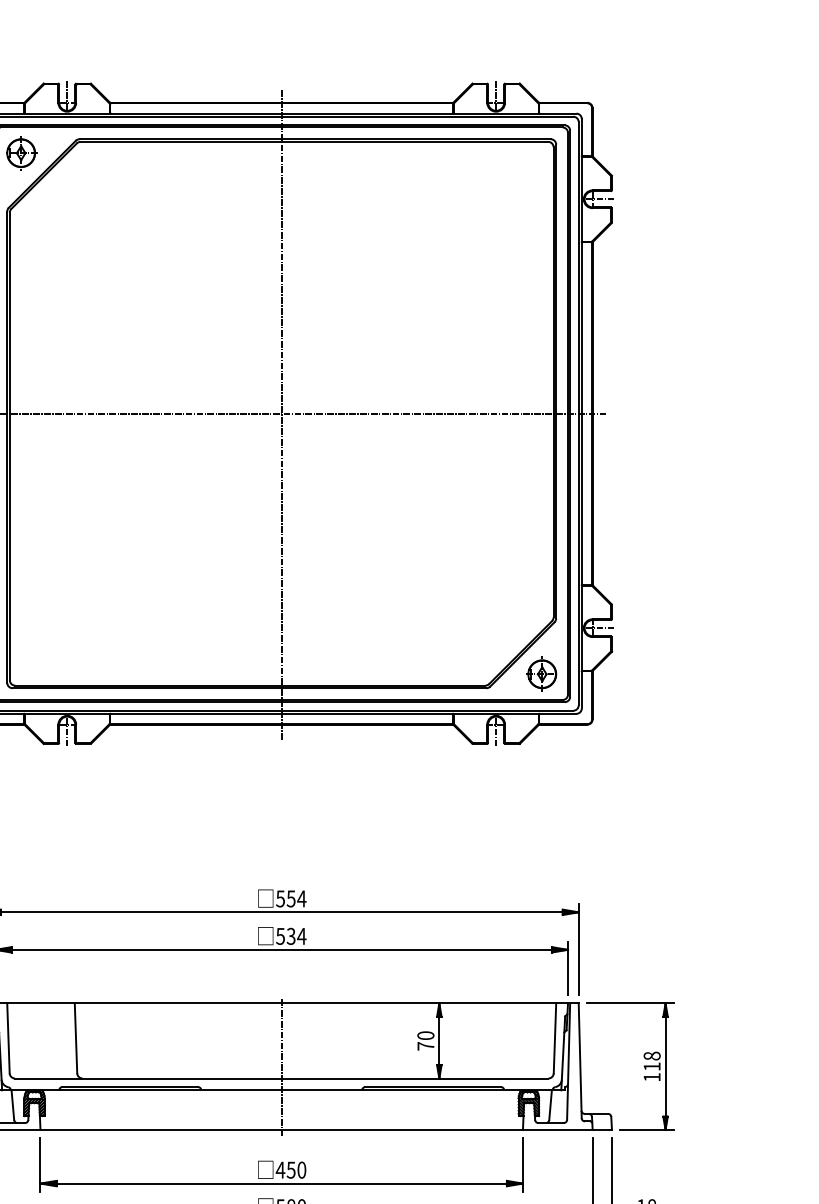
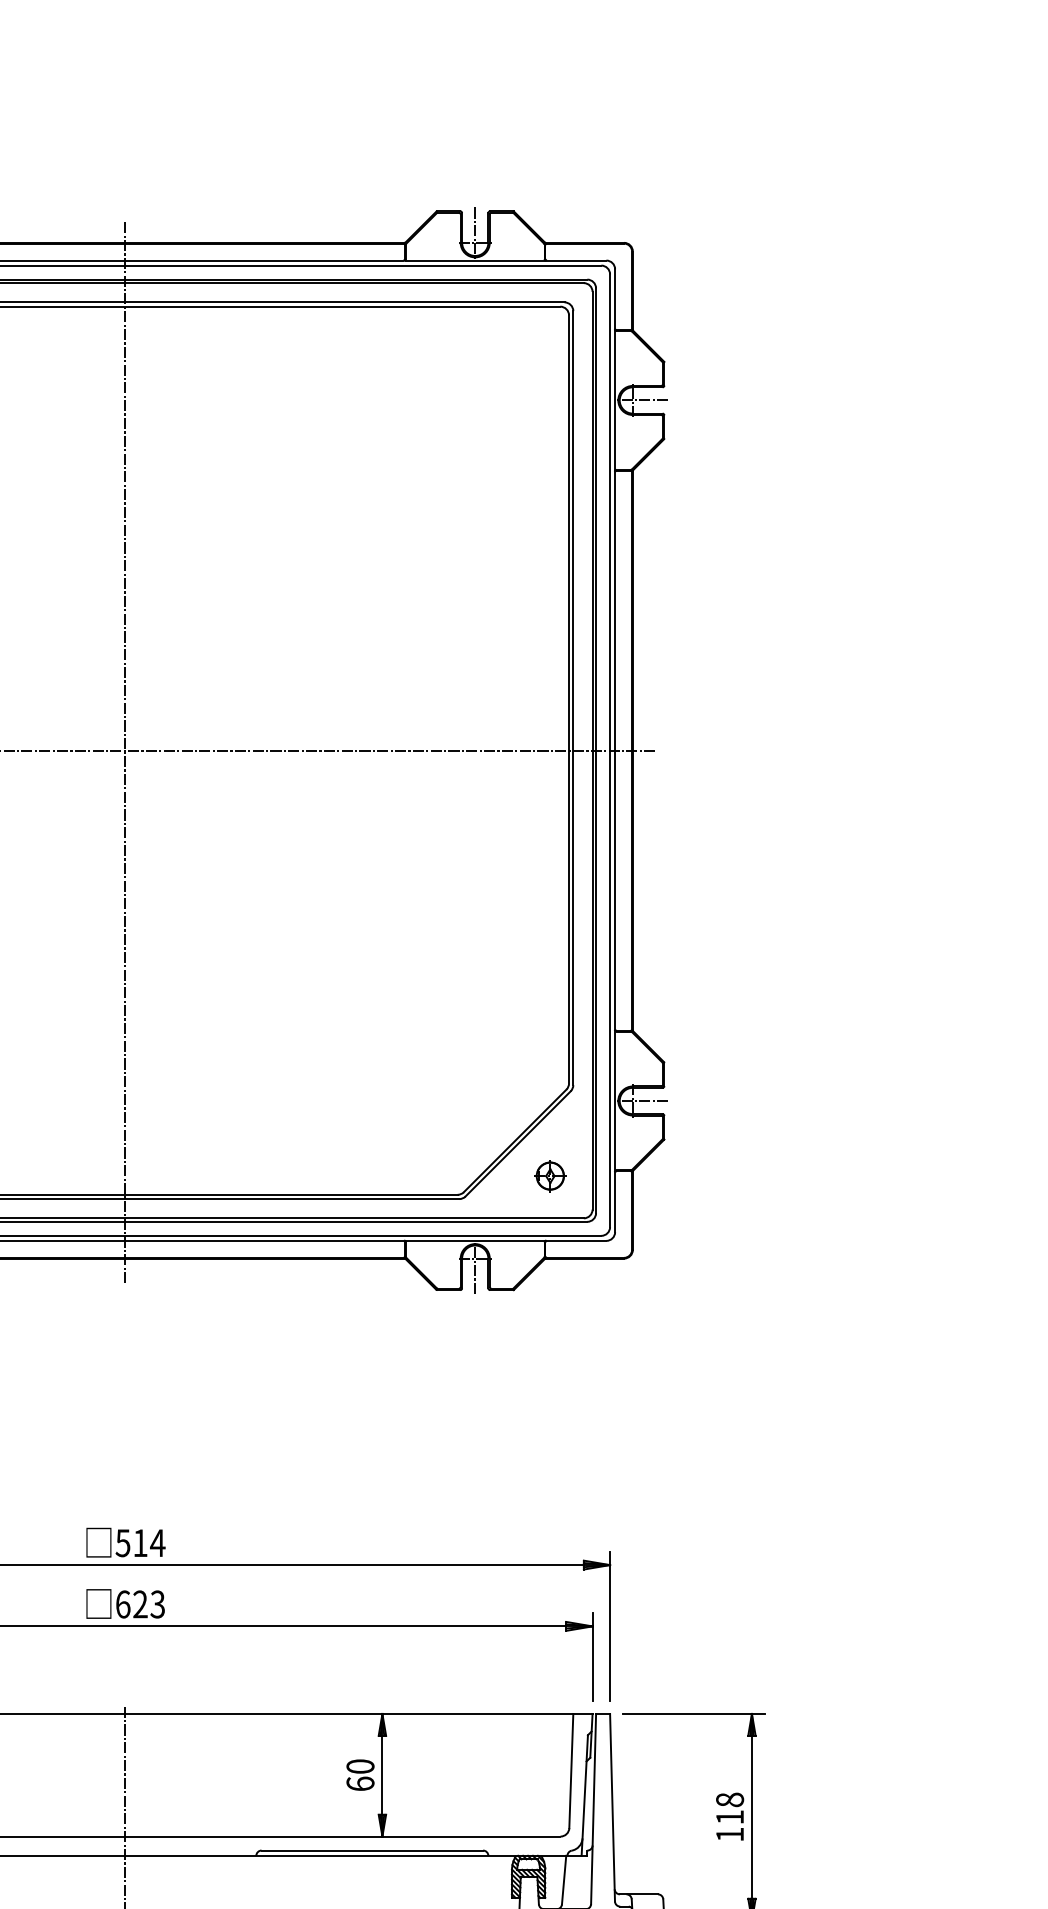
part: (541, 673) -> (549, 1175), size x0.6
text: (290, 898) -> (139, 1542), 554 -> 514
text: (291, 935) -> (140, 1602), 534 -> 623
text: (425, 1045) -> (359, 1782), 70 -> 60

